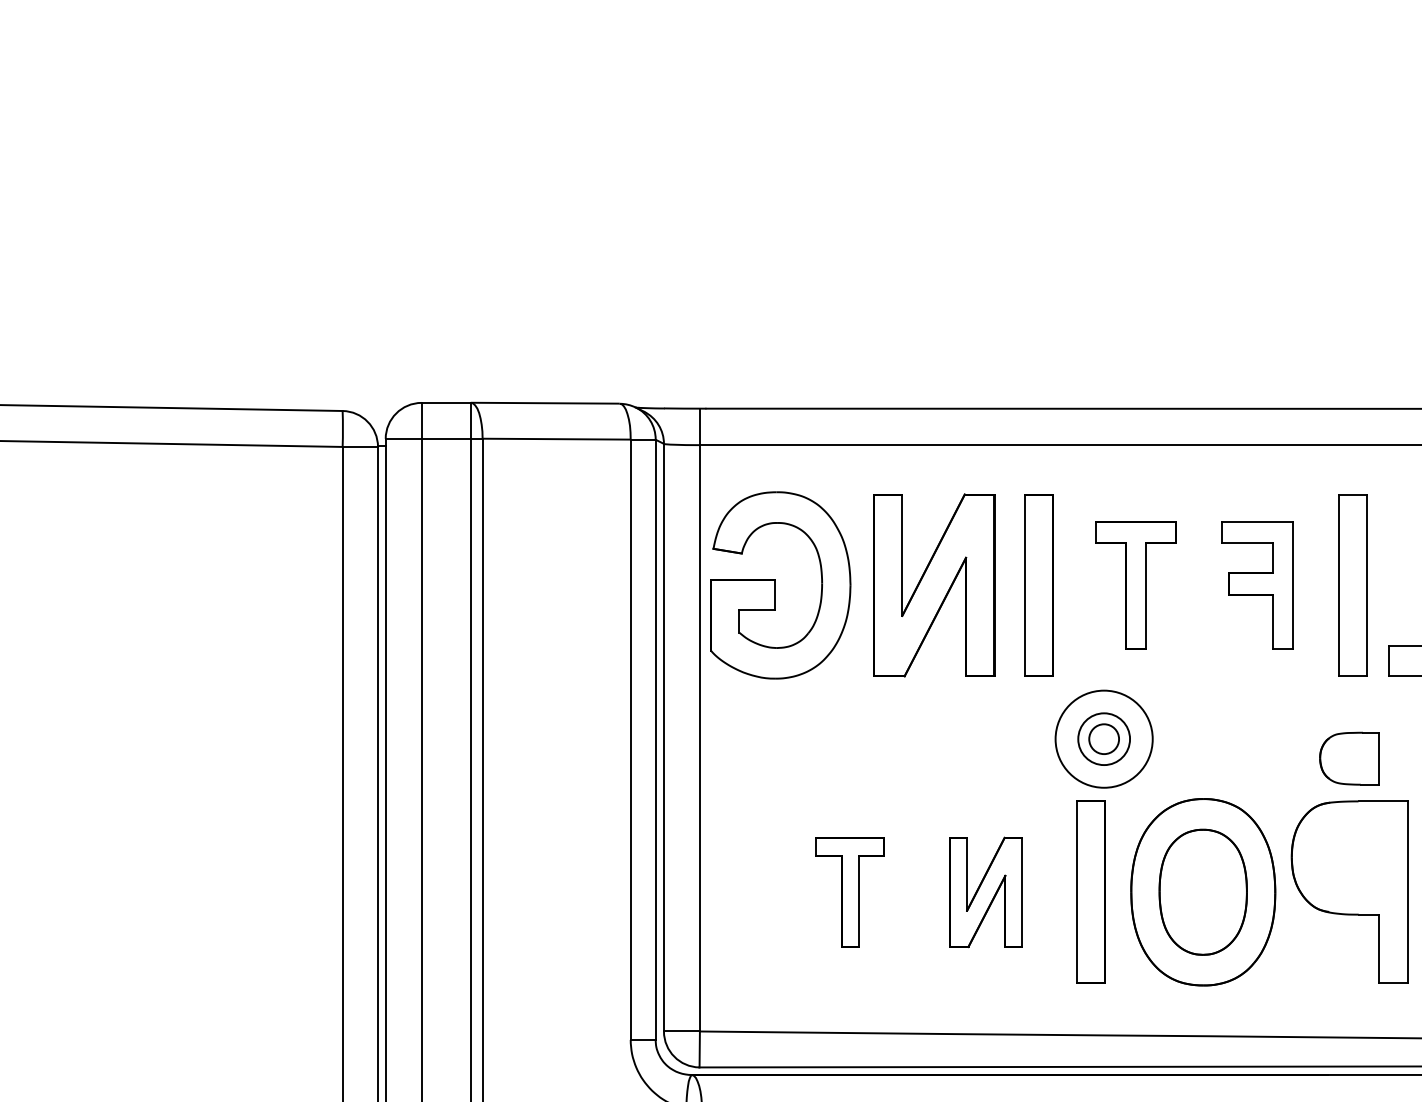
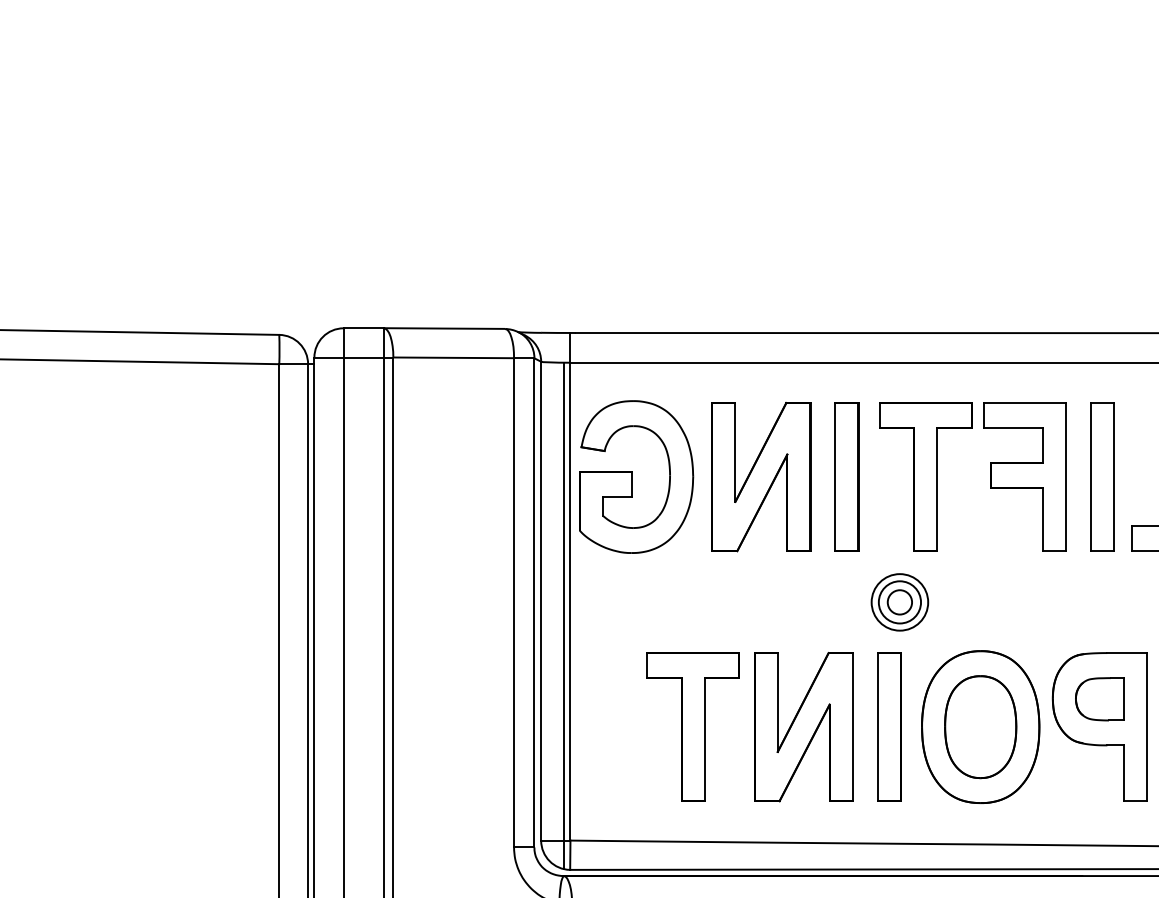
part: (1135, 584) -> (925, 476), size x1.43
part: (1257, 584) -> (1024, 476), size x1.43
circle: (1103, 739) -> (899, 602), size x0.71
line: (692, 755) -> (564, 615), added
part: (1349, 758) -> (1099, 699), moved
part: (849, 891) -> (692, 726), size x1.67
part: (985, 892) -> (803, 727), size x1.67

